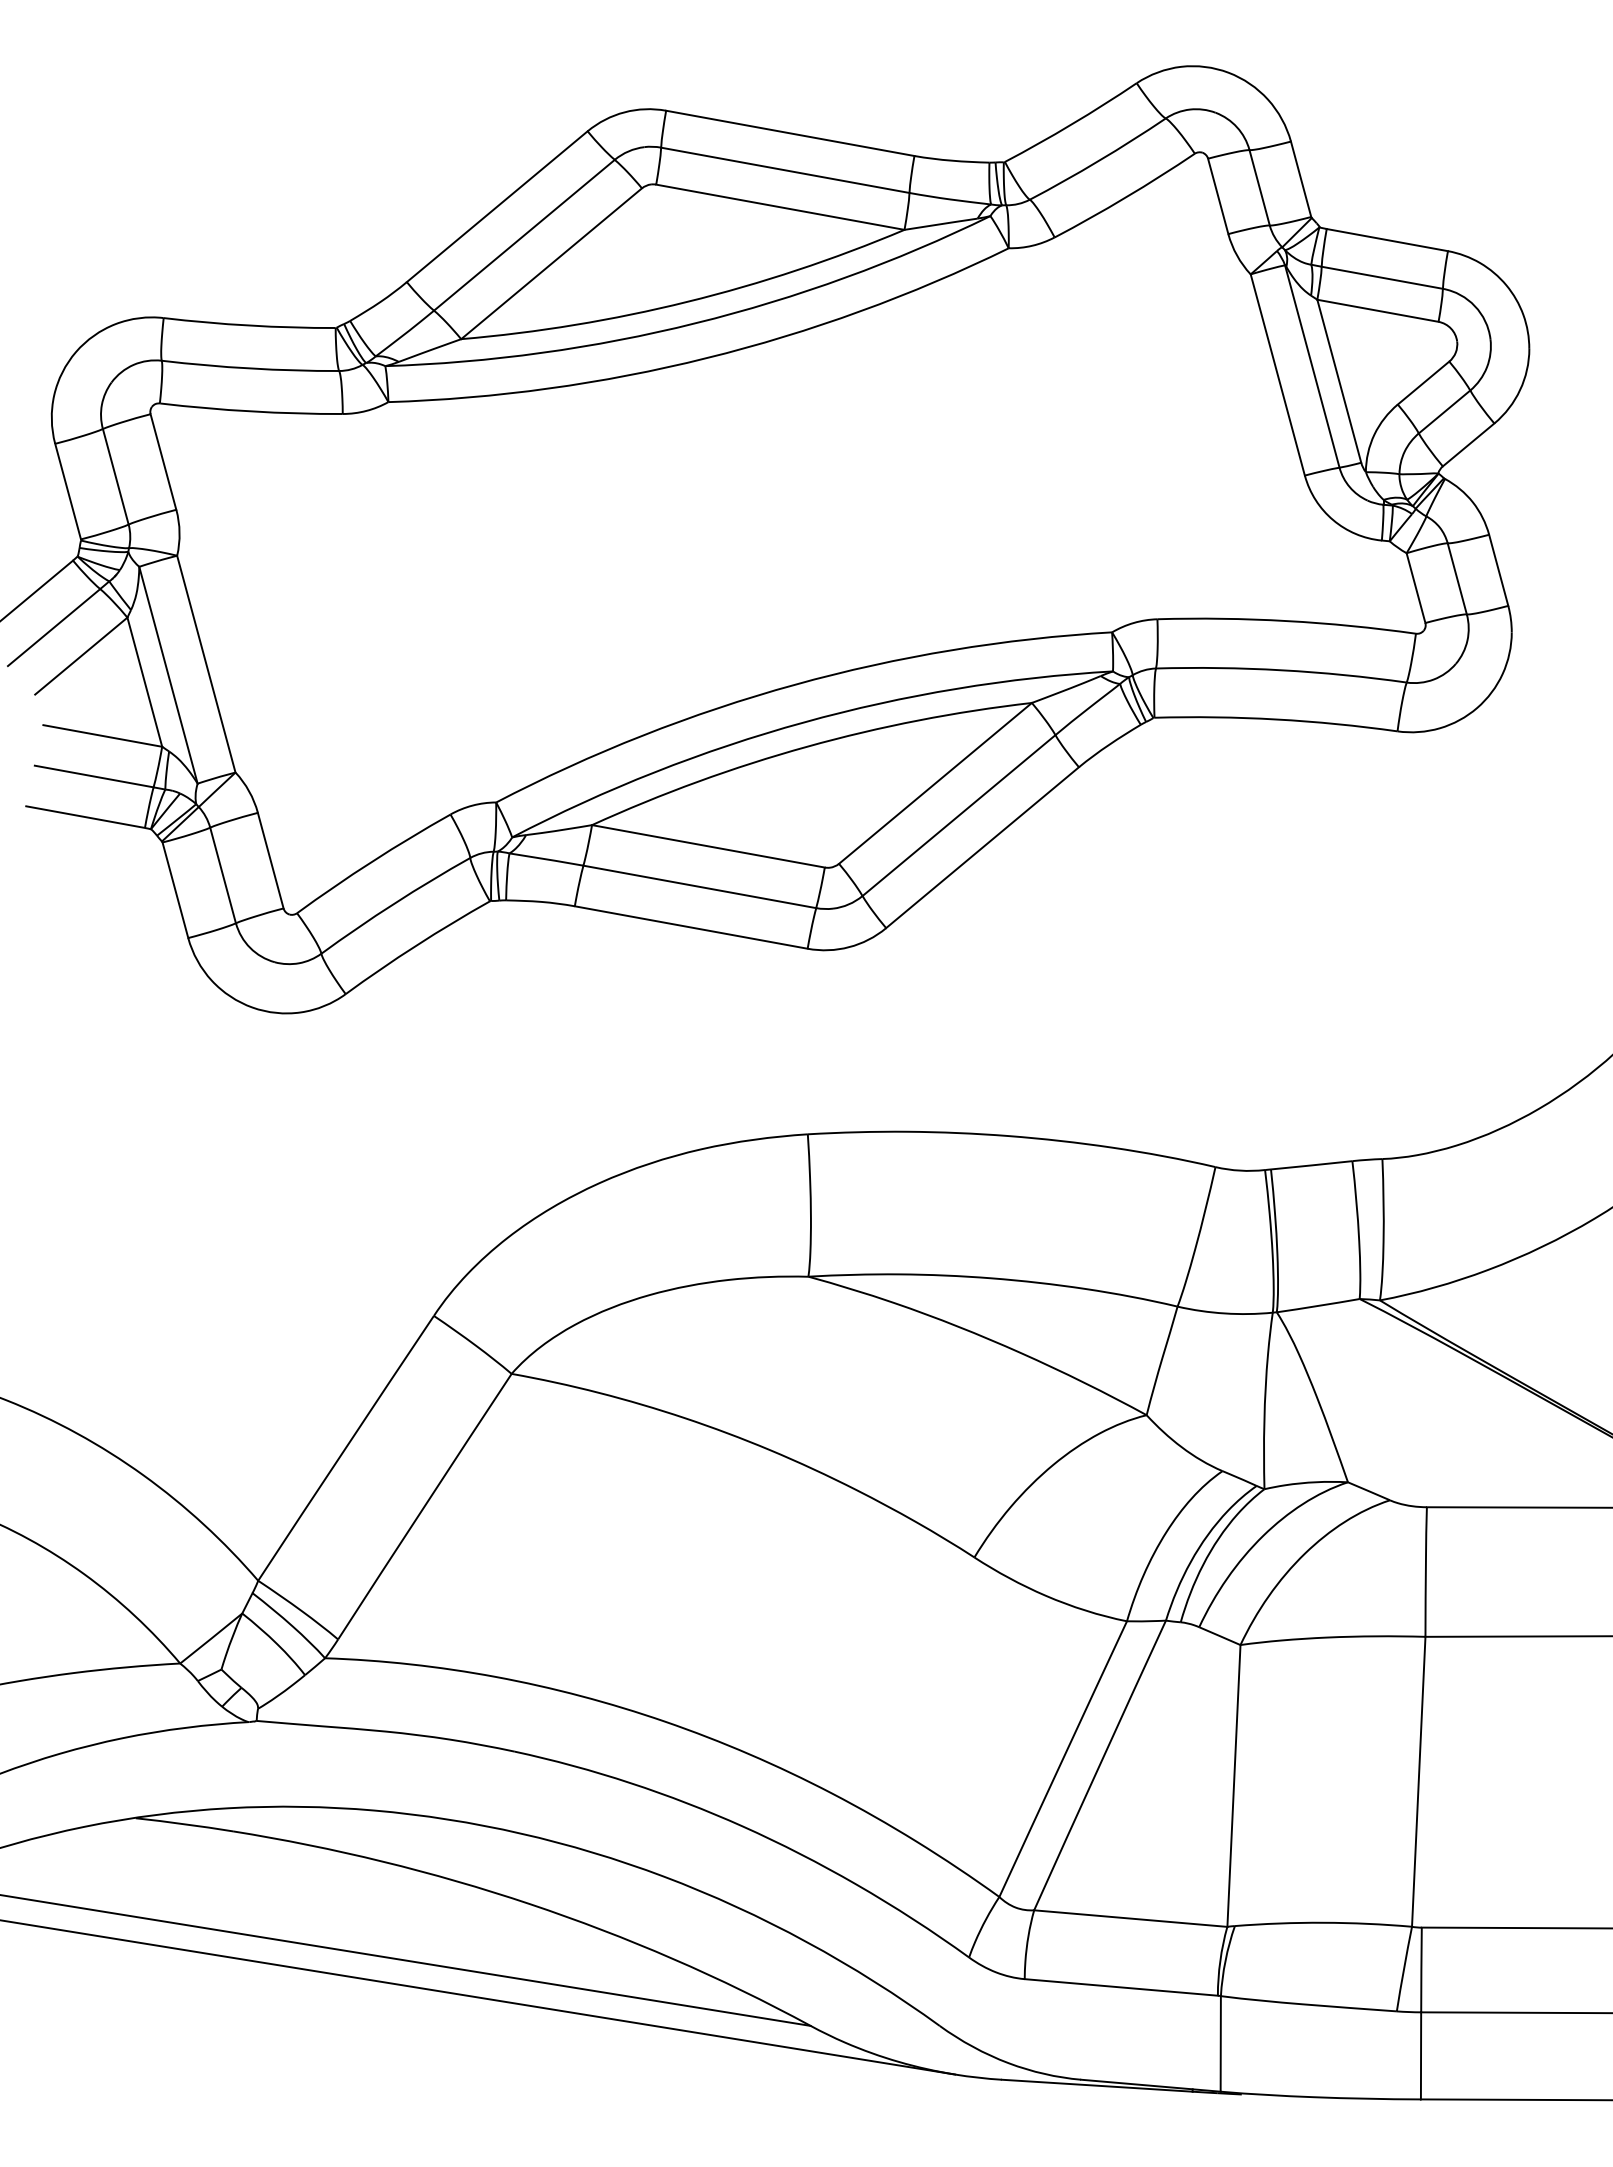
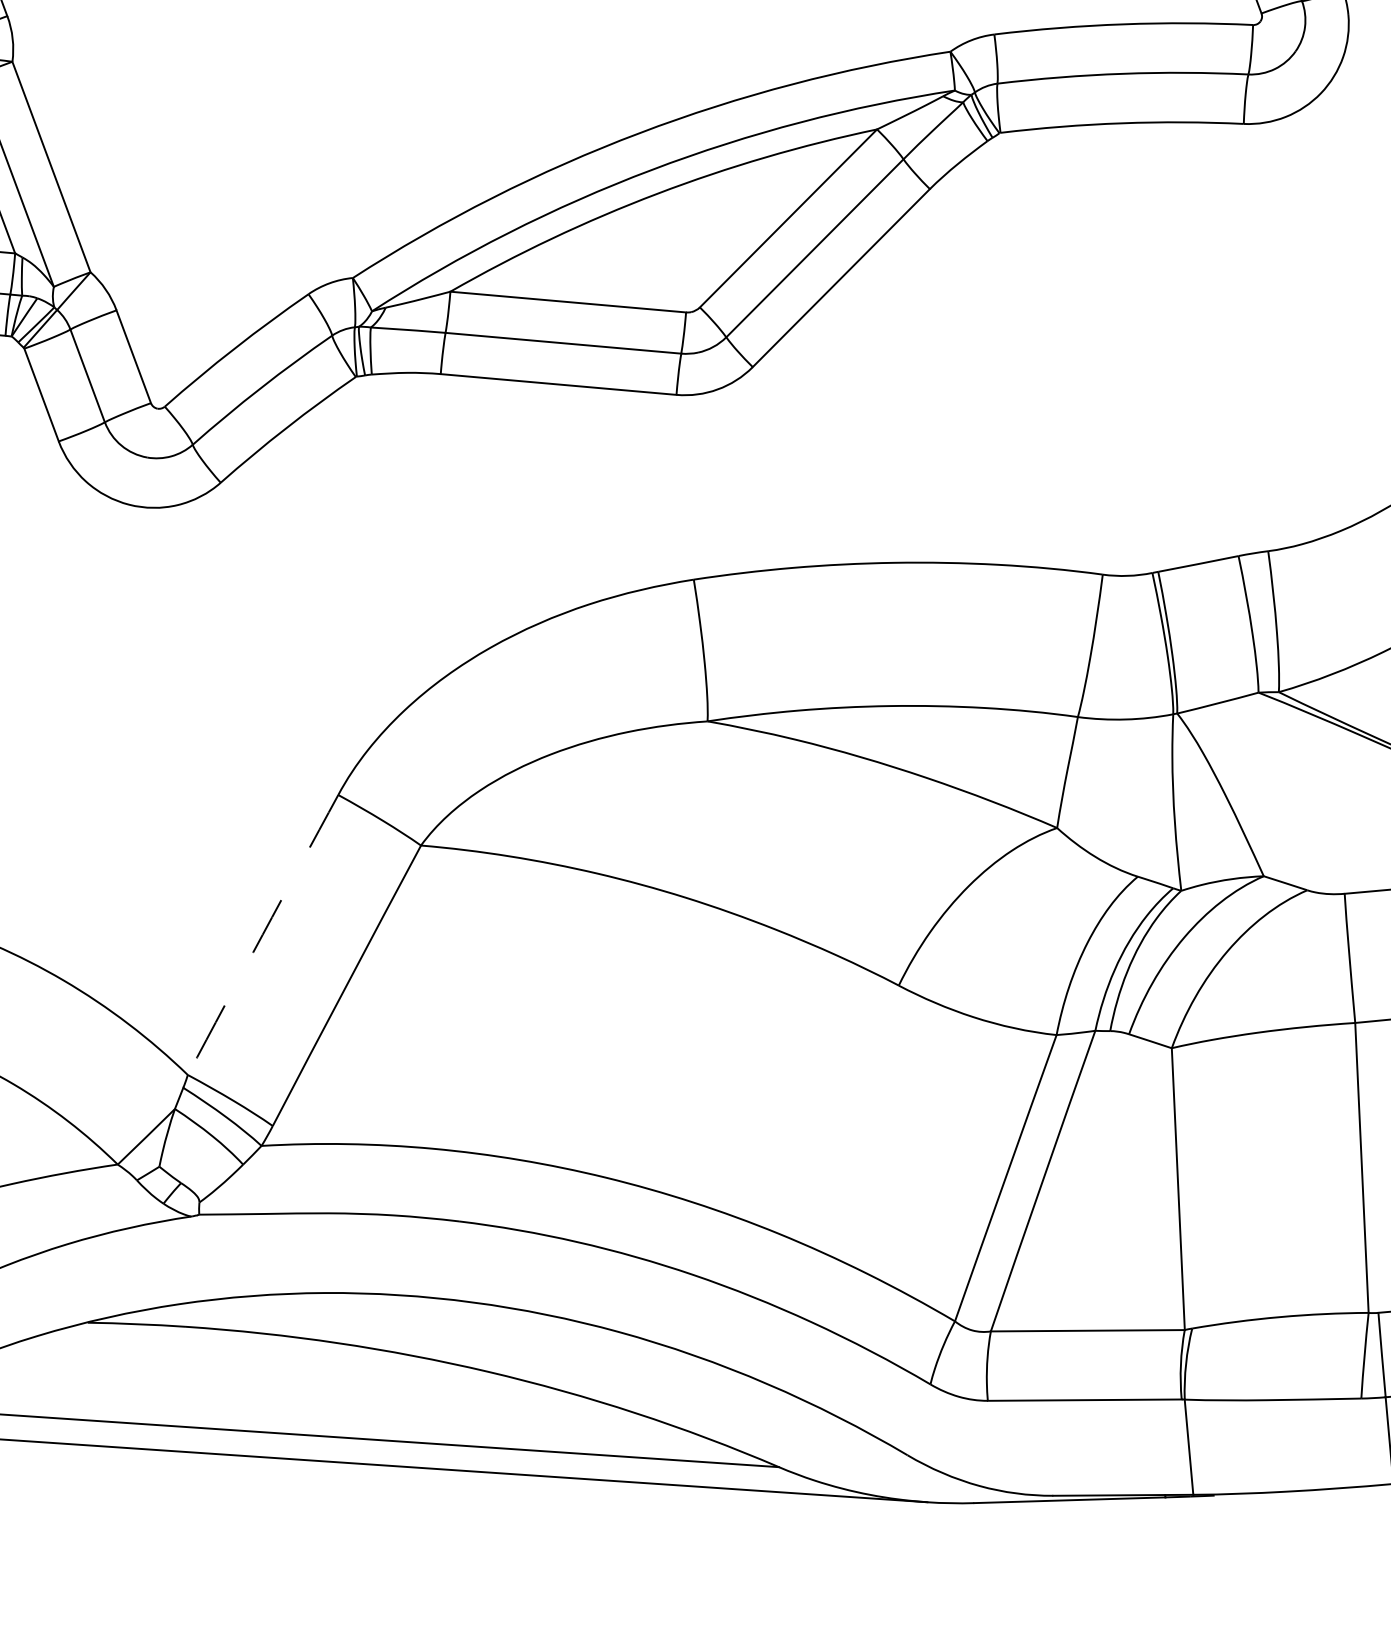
arc: (345, 1448) -> (262, 935), solid -> dashed

